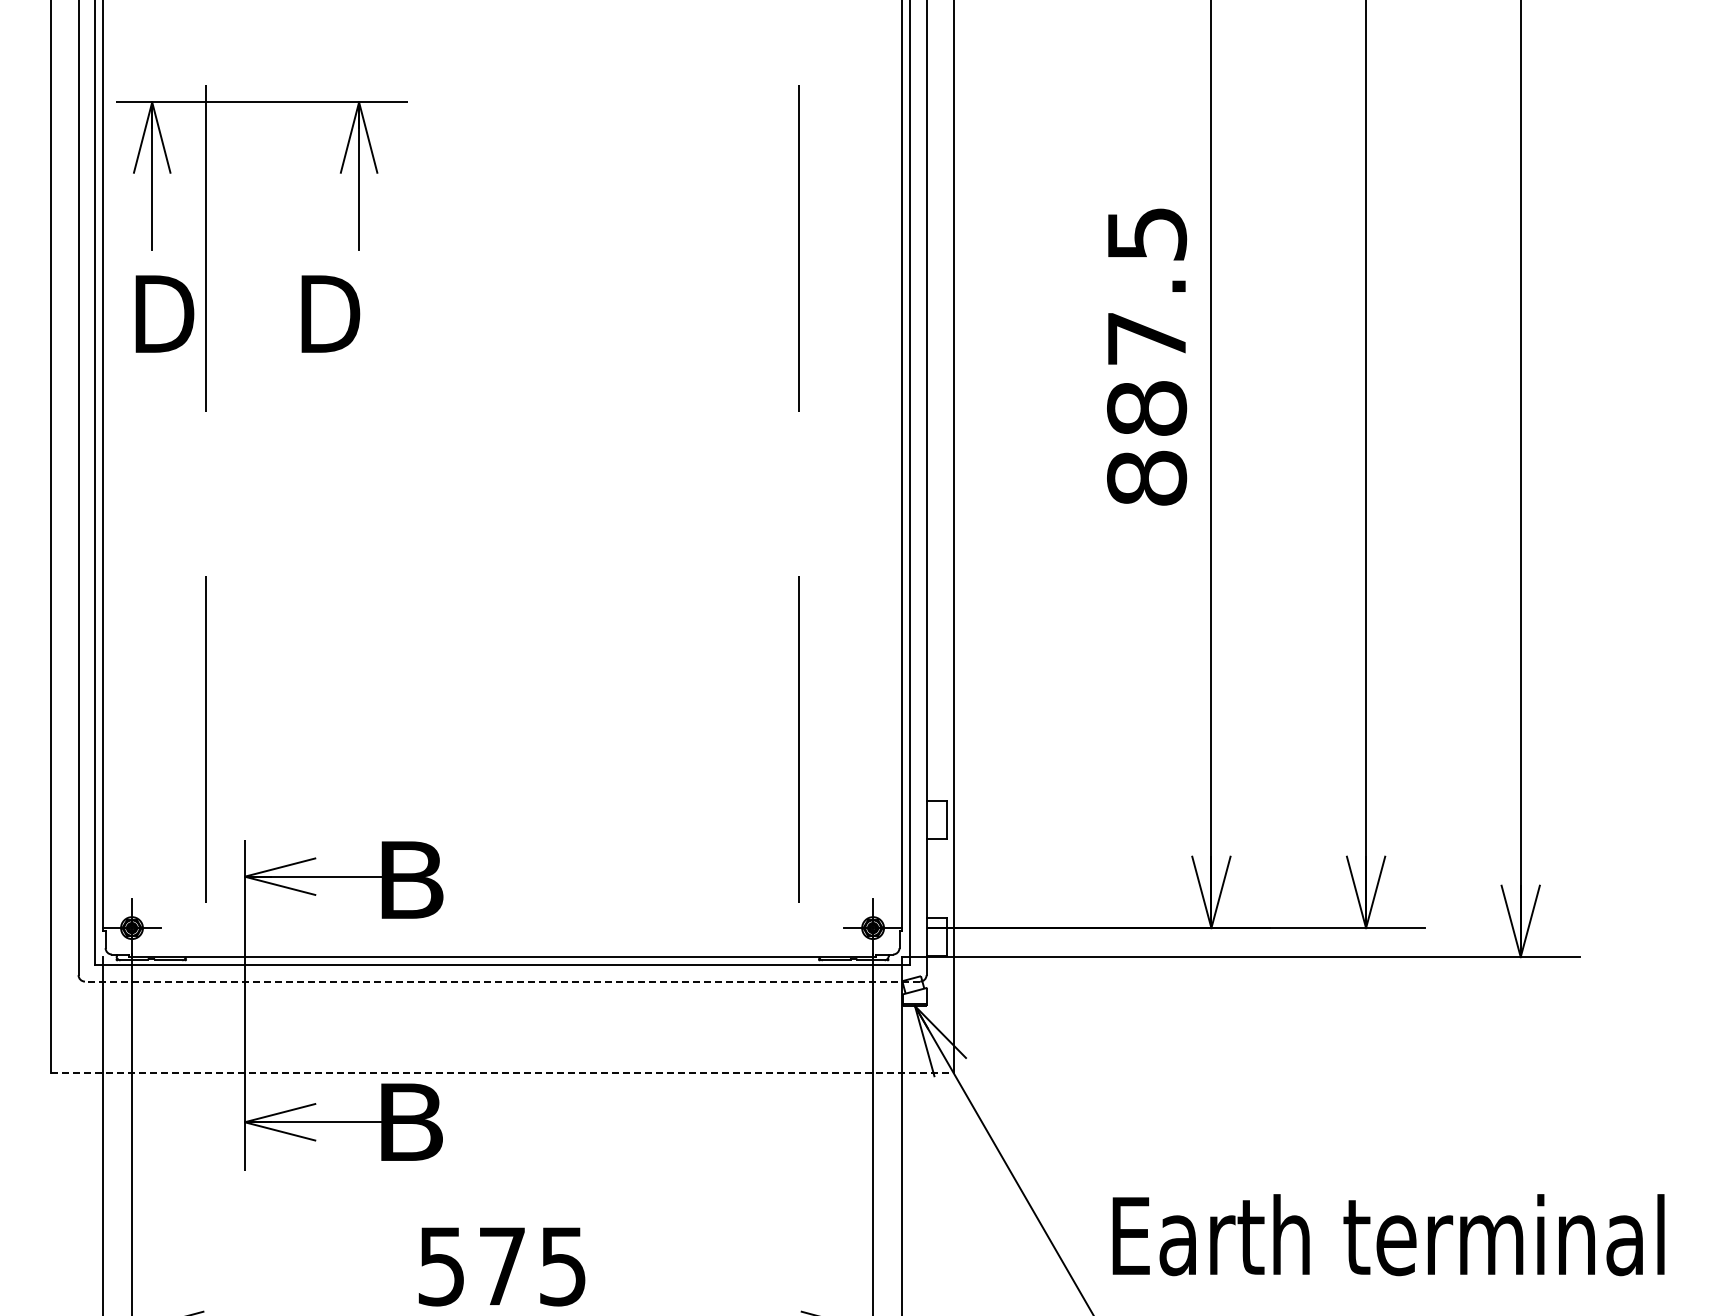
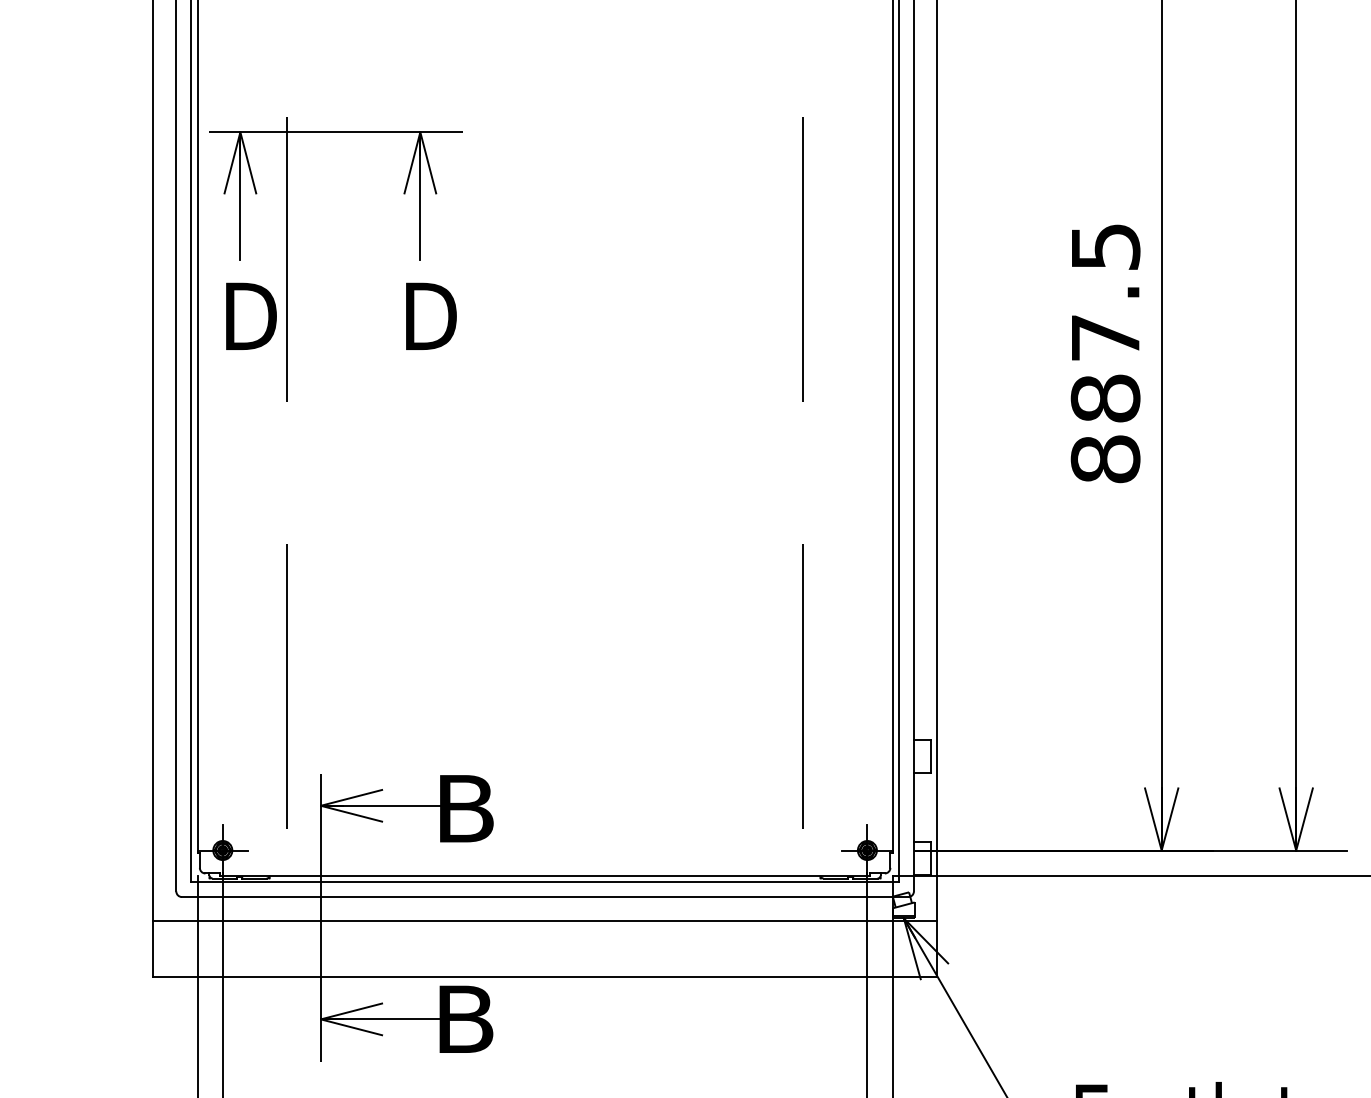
text: (330, 313) -> (431, 315), moved
line: (502, 981) -> (545, 896), dashed -> solid
line: (502, 1008) -> (545, 920), added
line: (503, 1073) -> (545, 976), dashed -> solid

